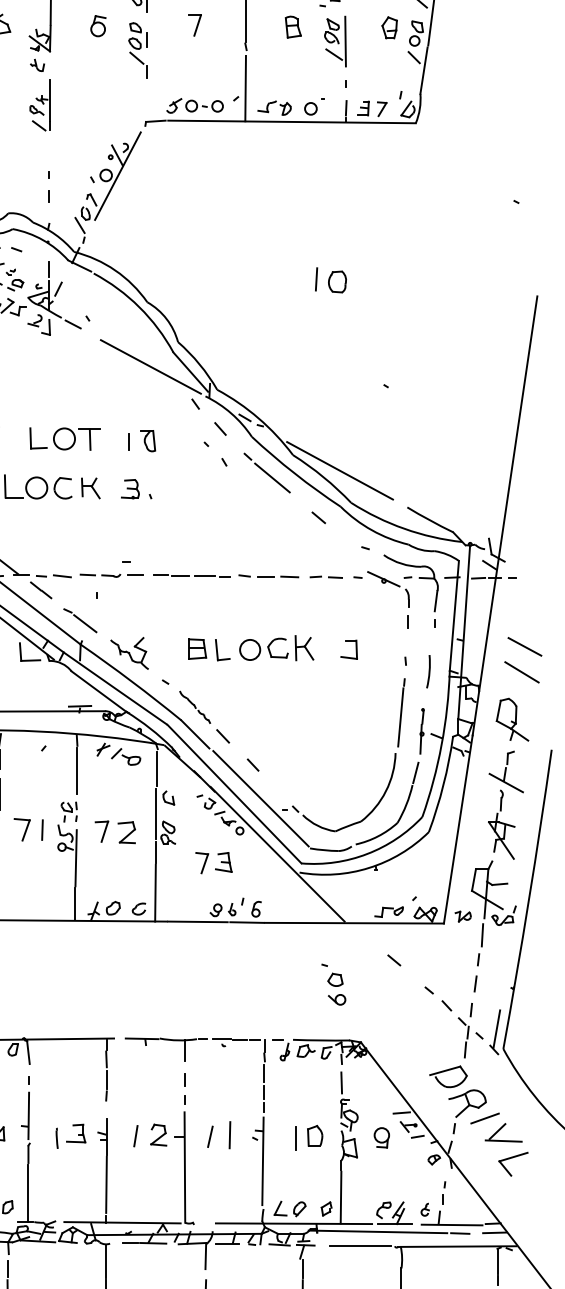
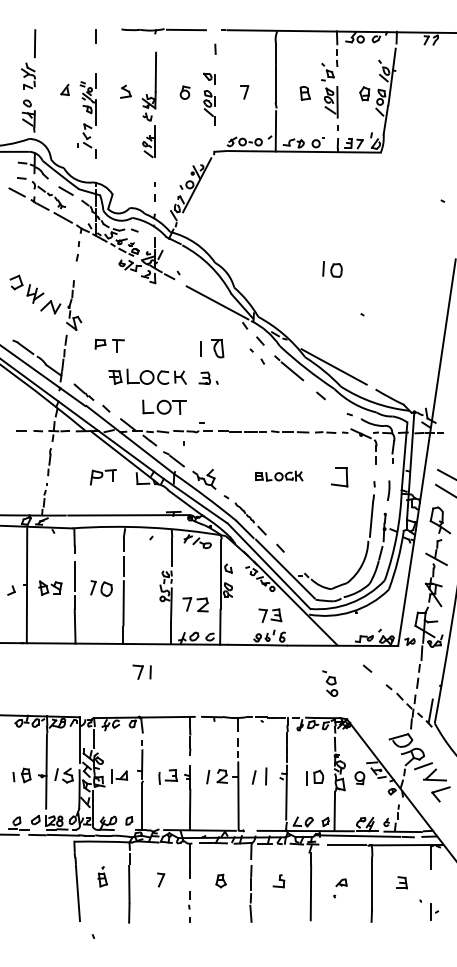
part: (330, 280) -> (332, 269), moved
part: (64, 437) -> (164, 406), moved
part: (141, 440) -> (211, 348), size x1.4
part: (251, 646) -> (279, 475), size x0.6
part: (348, 648) -> (339, 476), size x1.6
part: (27, 828) -> (141, 671), moved
part: (115, 831) -> (195, 604), moved
part: (214, 862) -> (270, 615), moved

